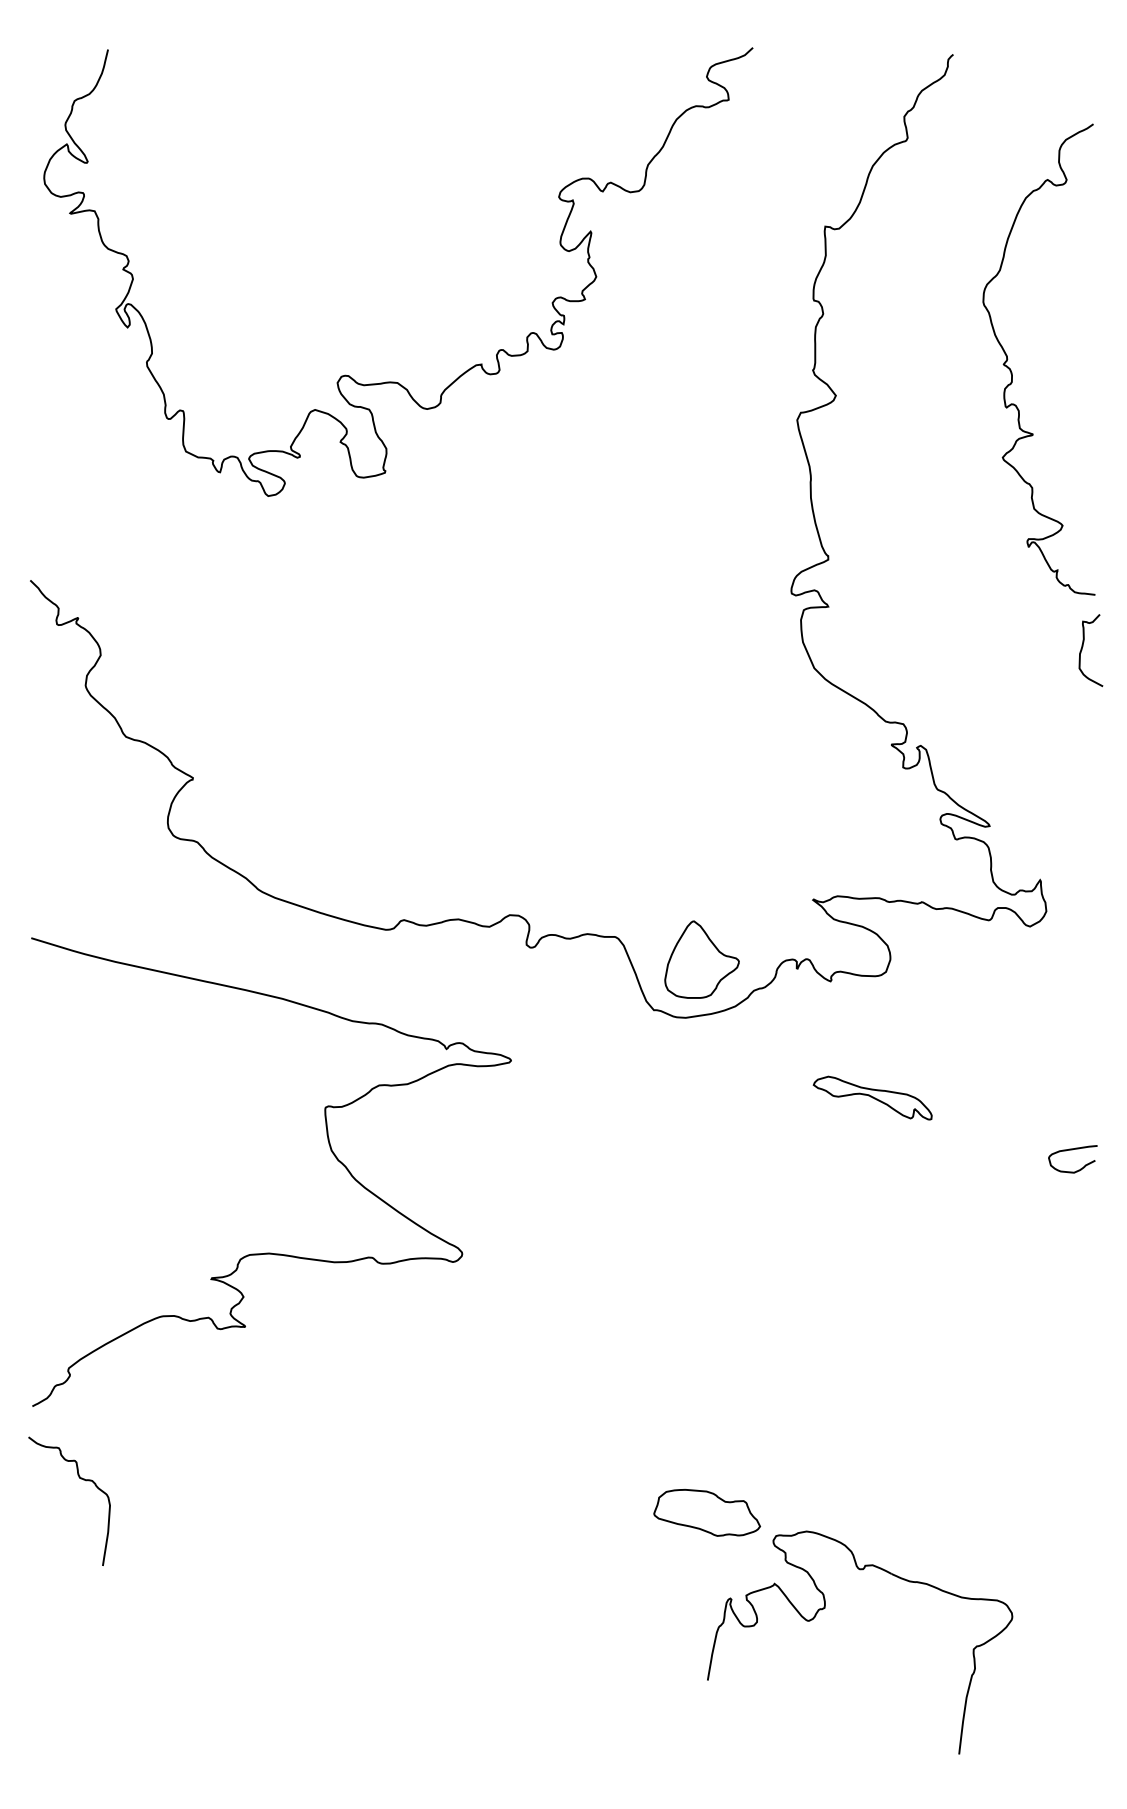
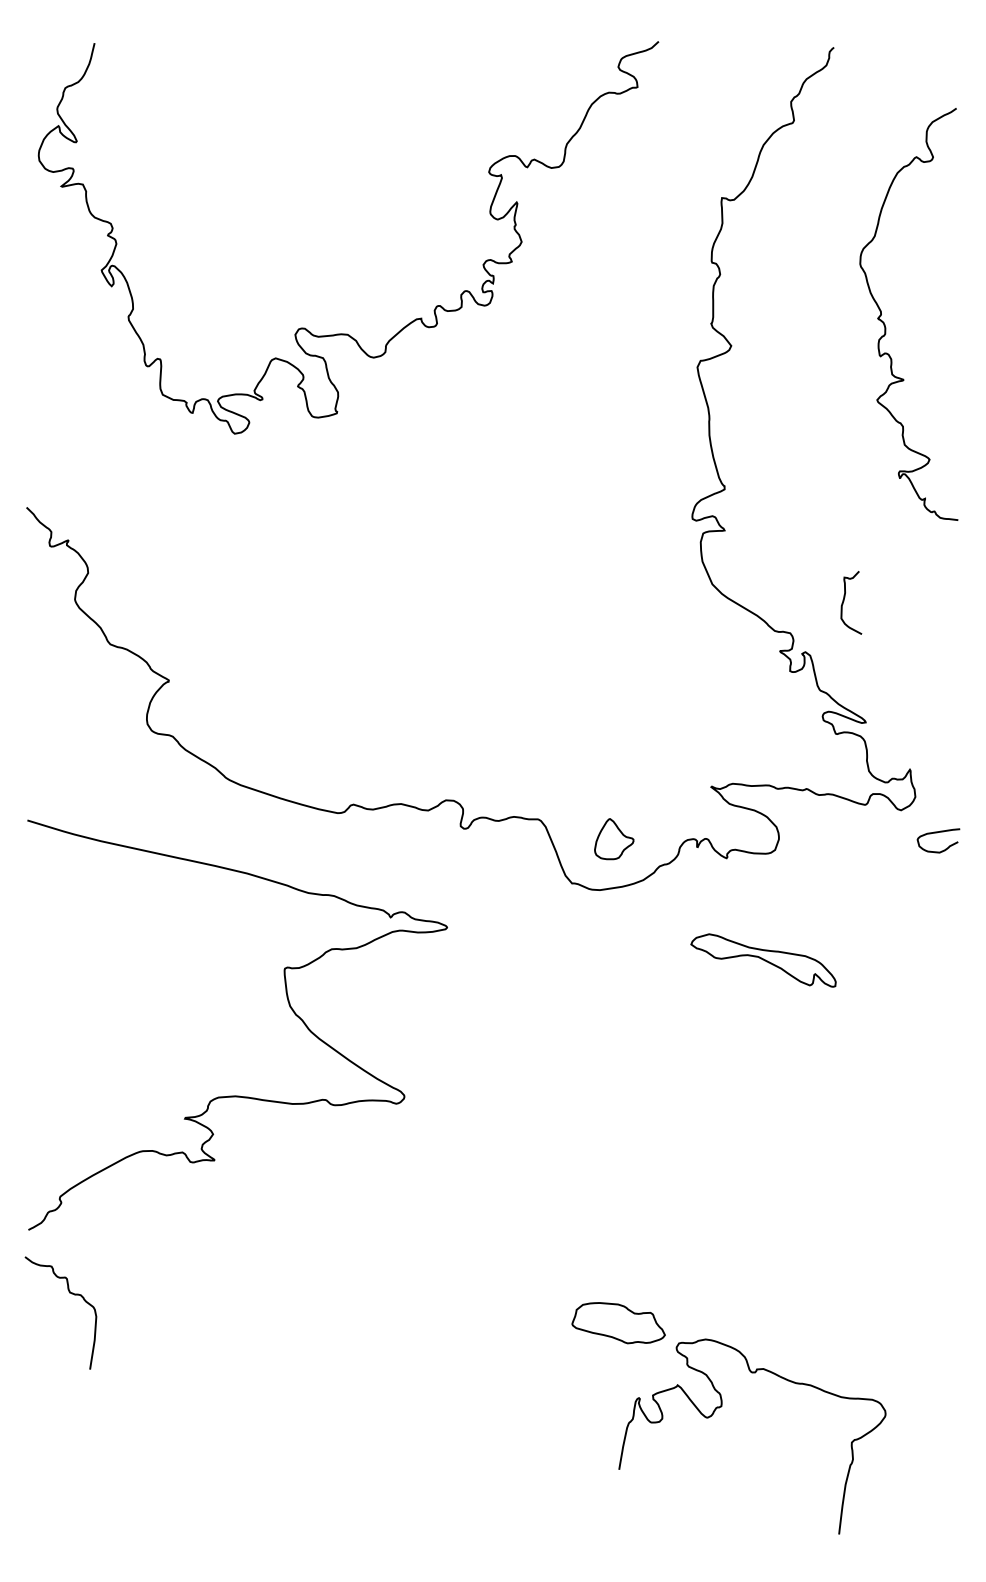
curve: (1083, 648) -> (844, 601), moved
part: (702, 958) -> (614, 838), size x0.6
part: (872, 1097) -> (763, 959), size x1.4
curve: (1071, 1150) -> (937, 833), moved

